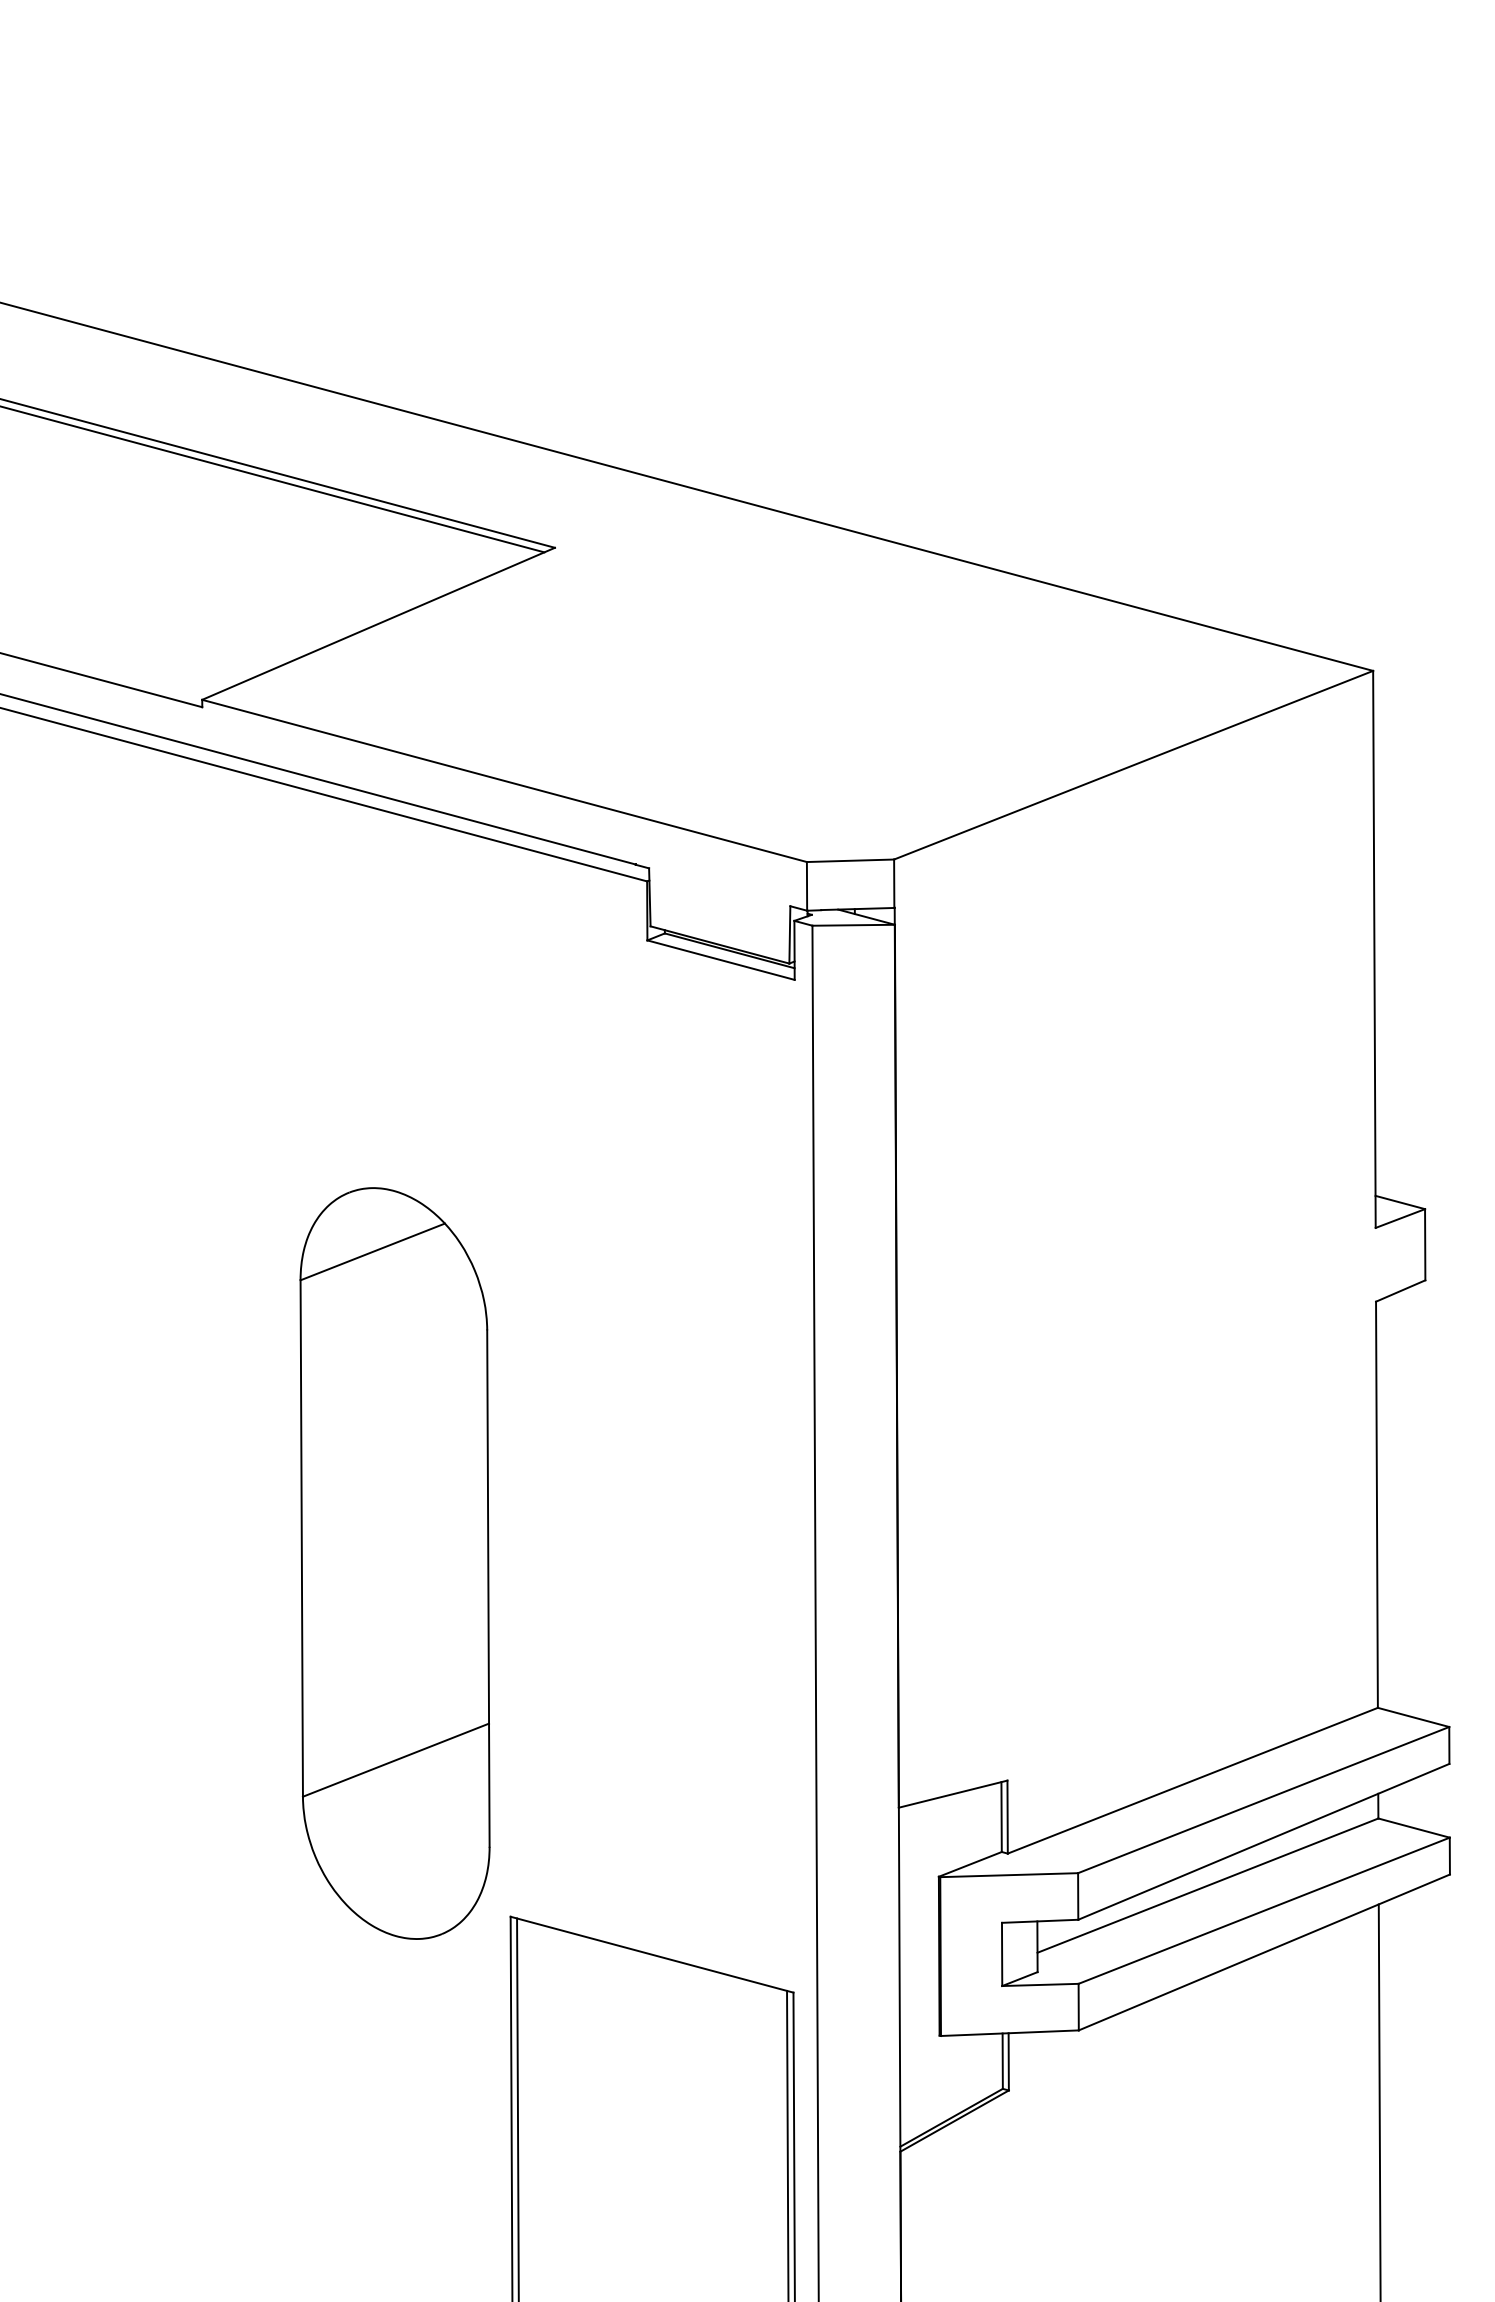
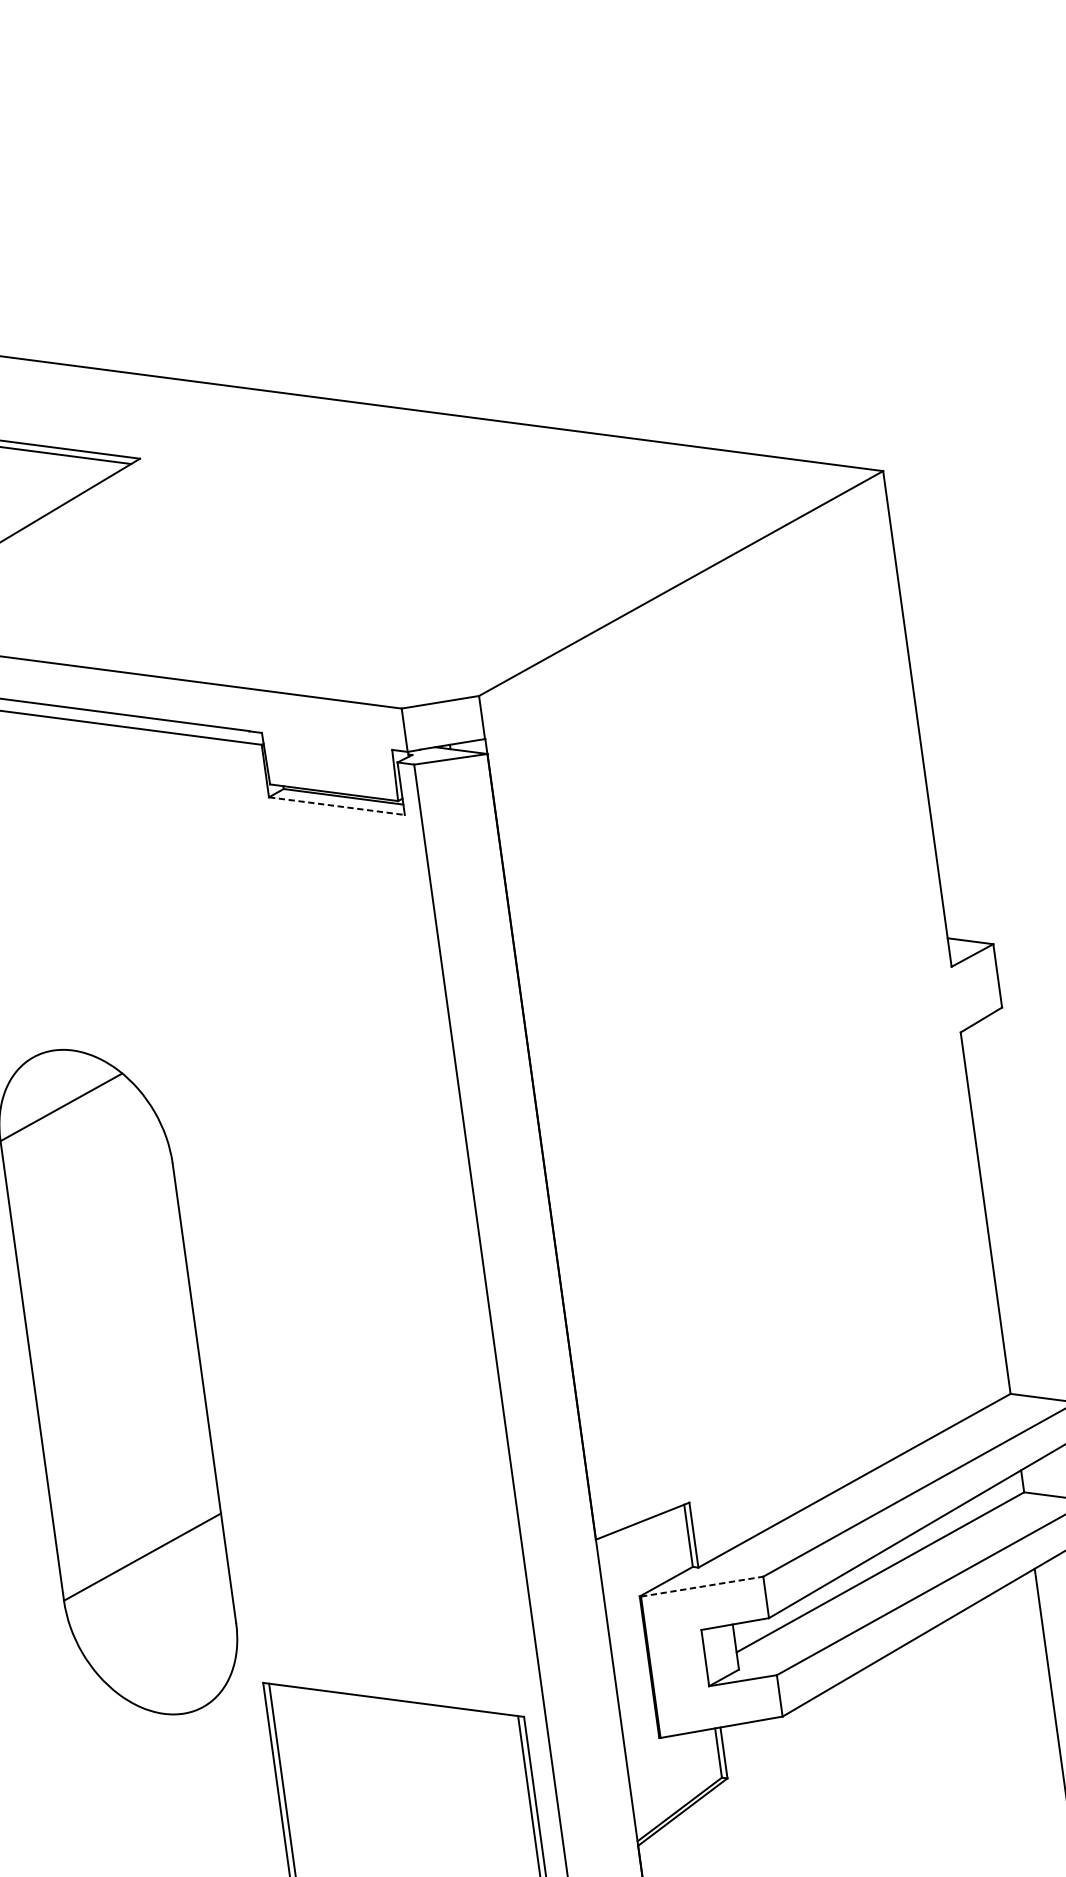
line: (721, 960) -> (337, 806), solid -> dashed
line: (1009, 1875) -> (702, 1586), solid -> dashed

